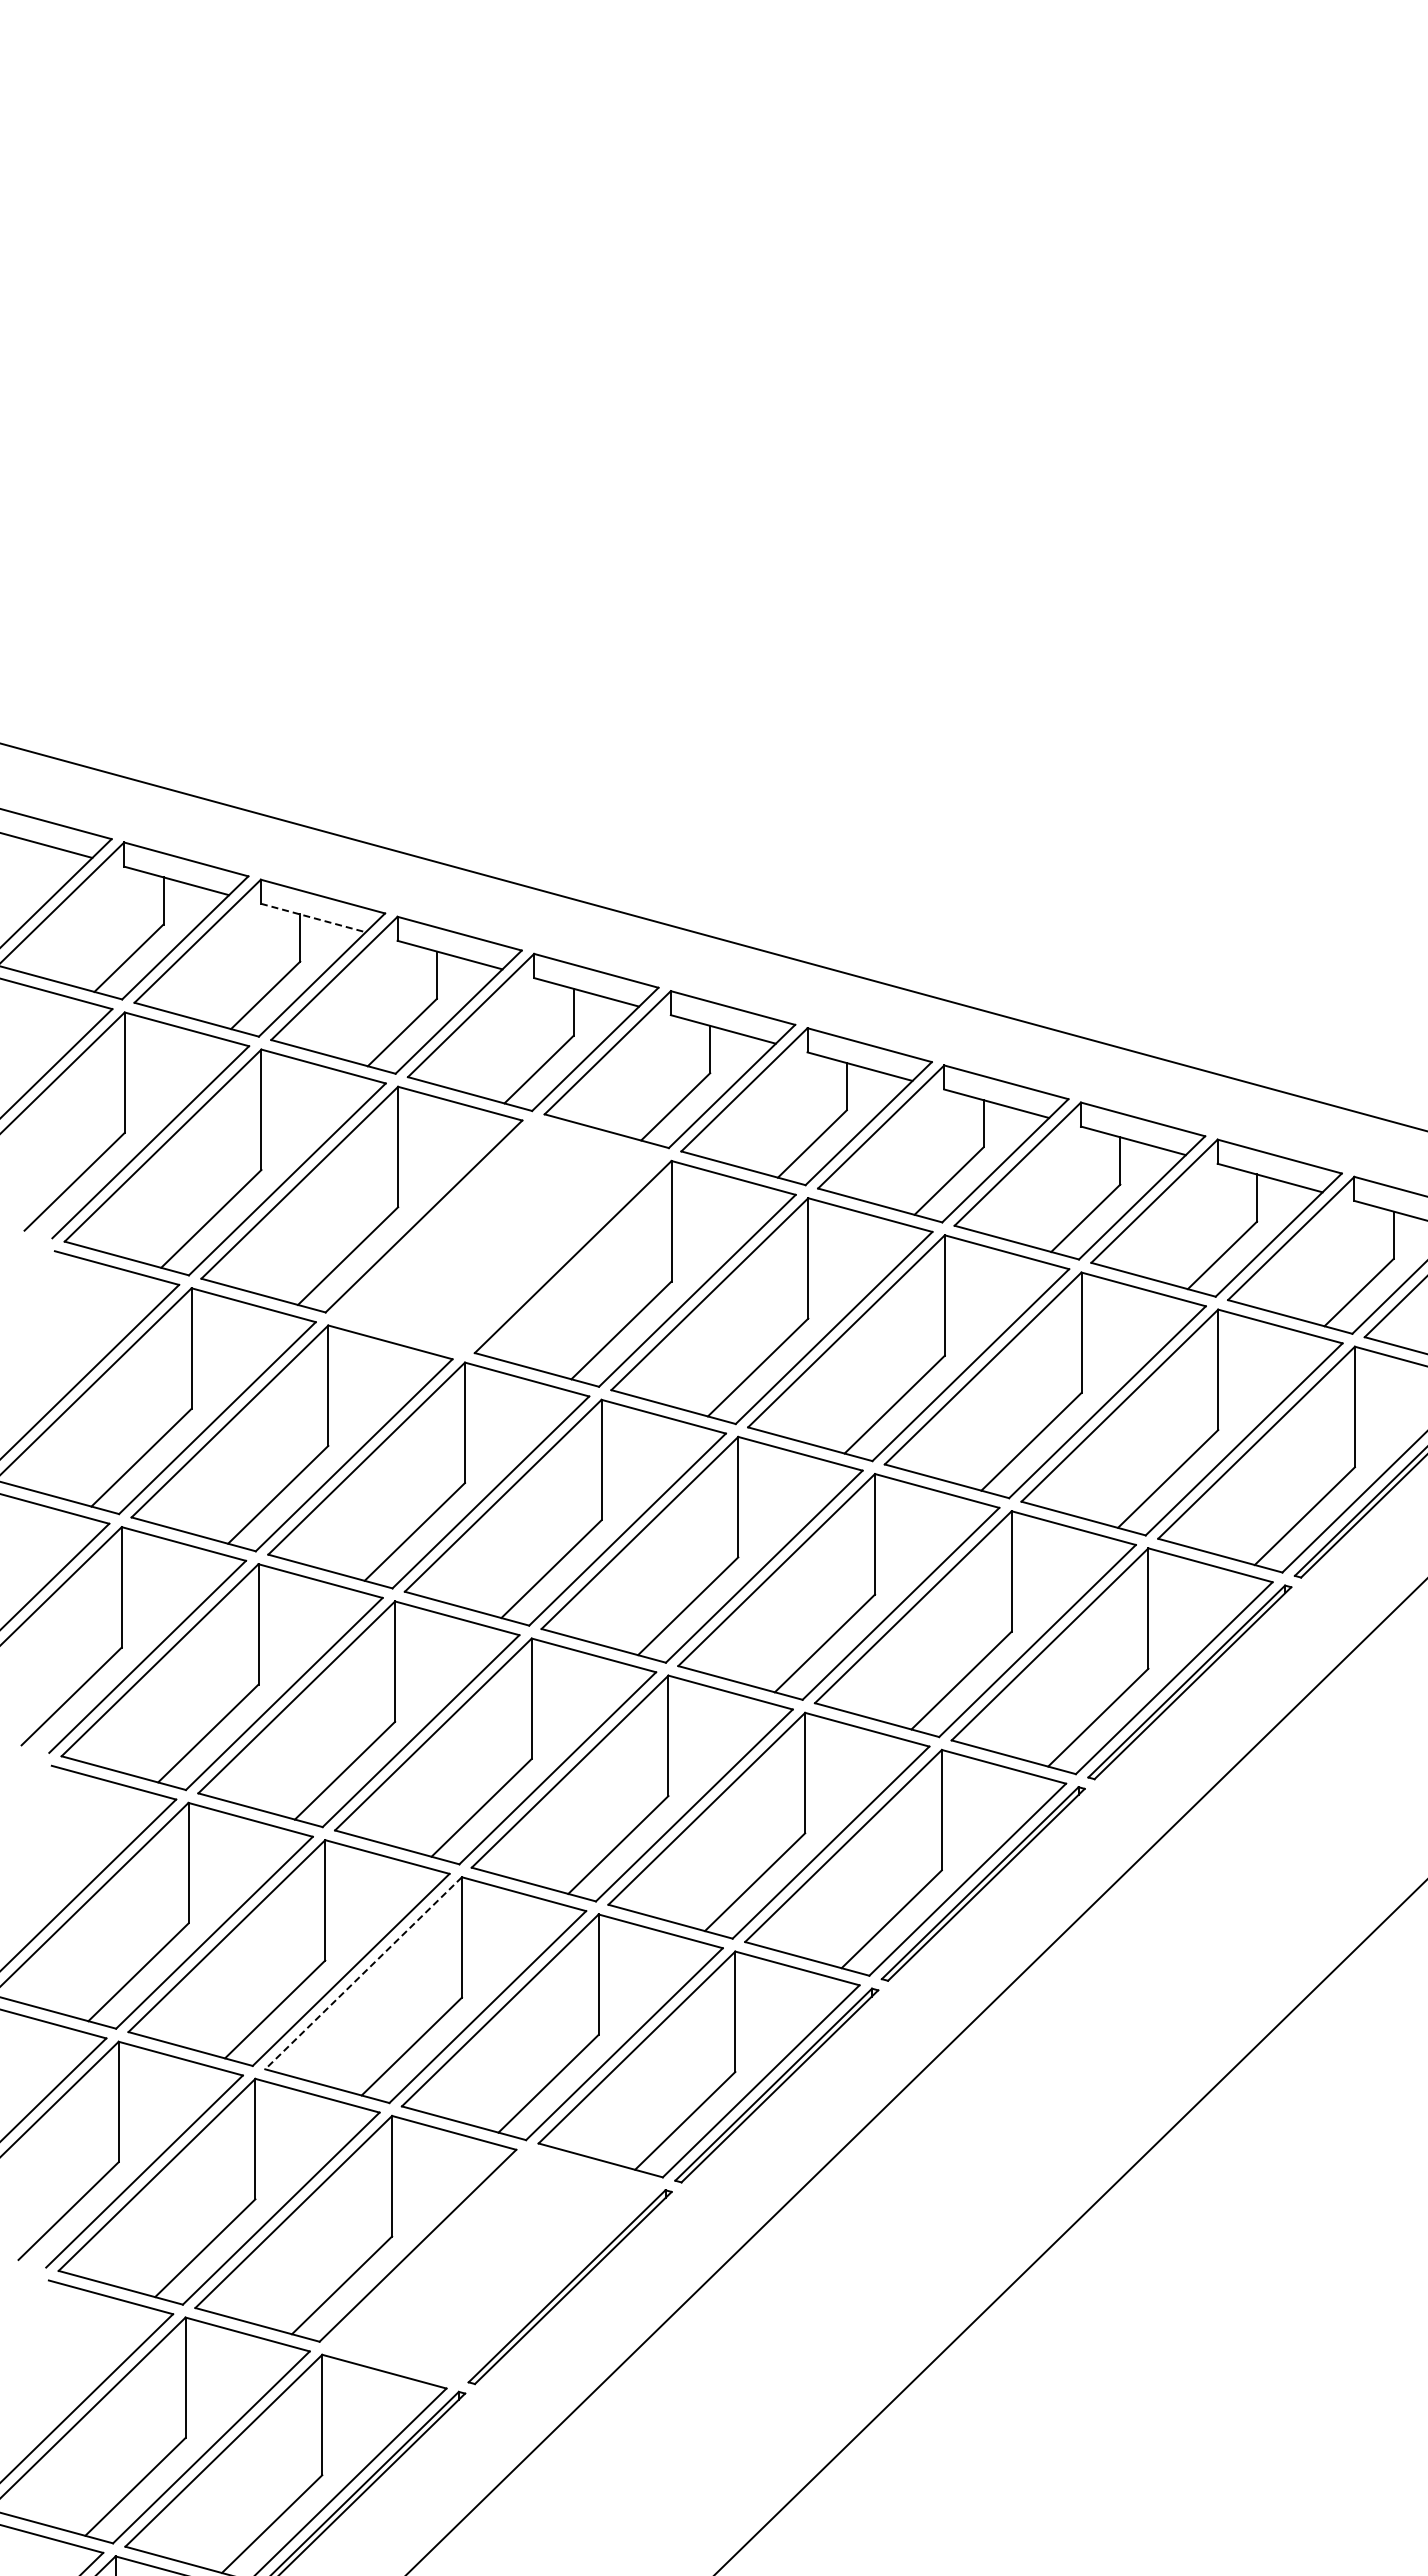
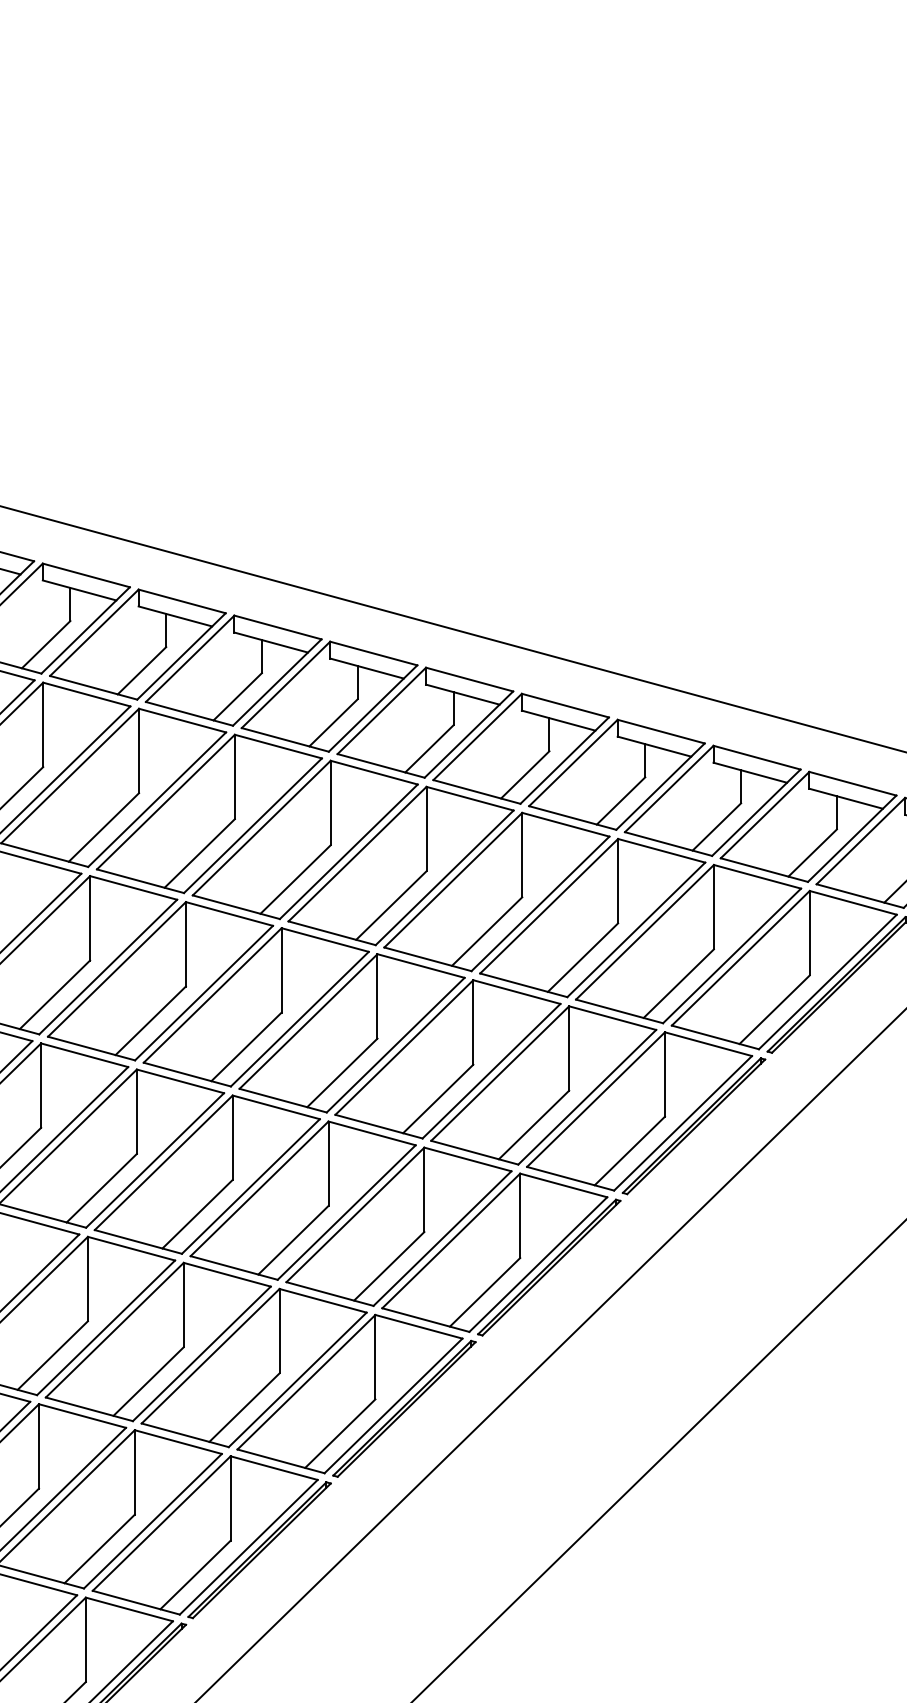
line: (313, 918) -> (79, 590), dashed -> solid
part: (498, 1236) -> (209, 813), added
line: (363, 1973) -> (114, 1330), dashed -> solid
part: (492, 2266) -> (205, 1535), added

